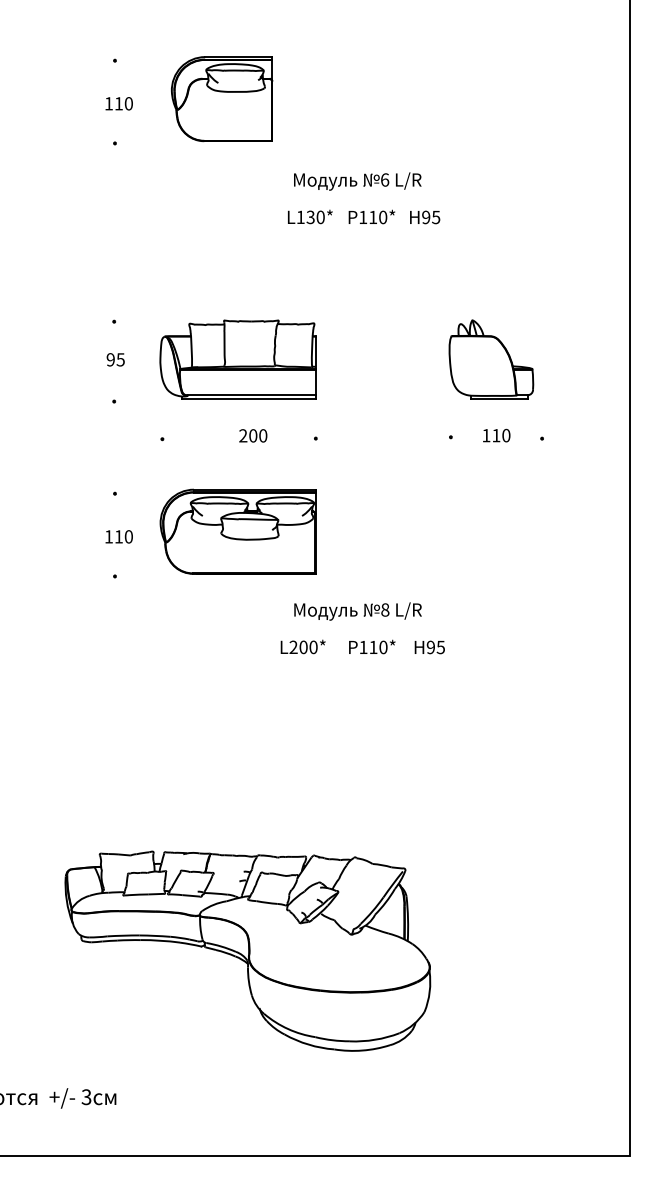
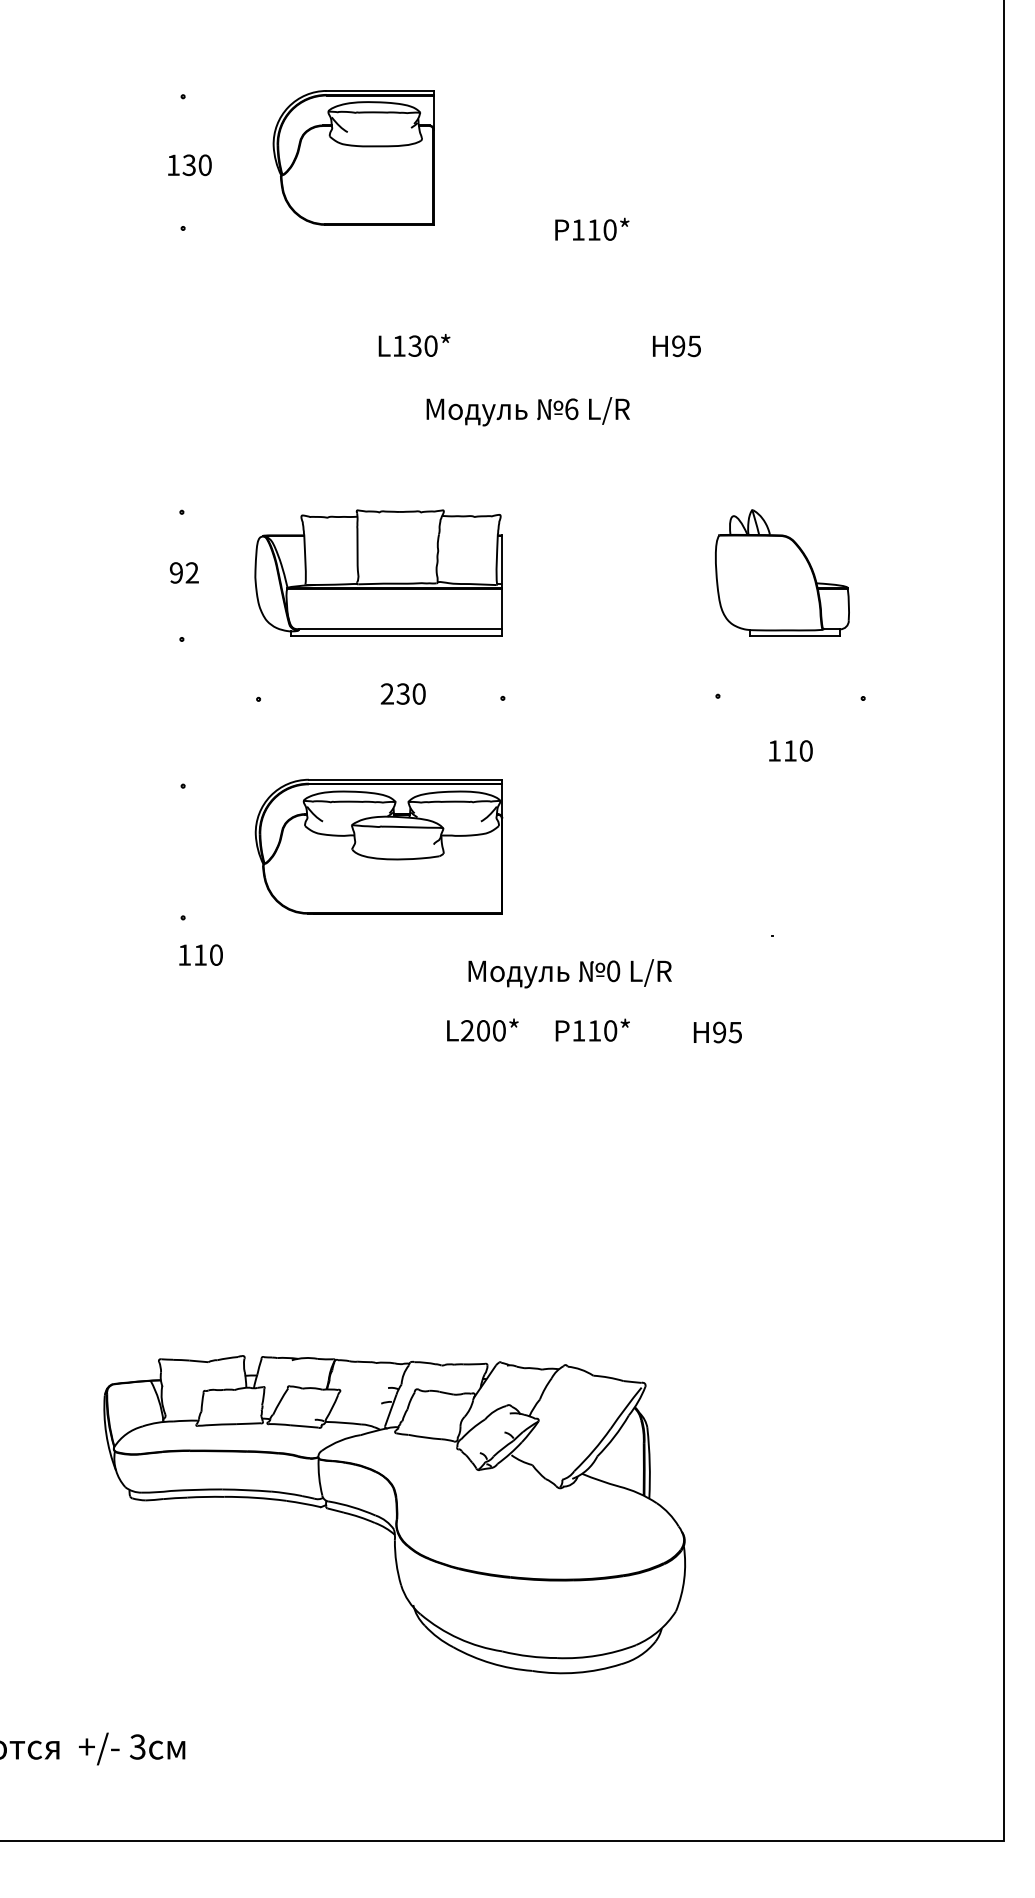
text: (118, 103) -> (188, 164), 110 -> 130
text: (357, 181) -> (527, 411), moved
text: (310, 216) -> (414, 344), moved
text: (371, 216) -> (591, 228), moved
text: (120, 359) -> (191, 572), 95 -> 92
text: (253, 435) -> (403, 693), 200 -> 230
text: (496, 435) -> (790, 750), moved
text: (118, 536) -> (199, 954), moved
text: (385, 609) -> (613, 970), 8 -> 0
text: (429, 647) -> (717, 1032), moved

